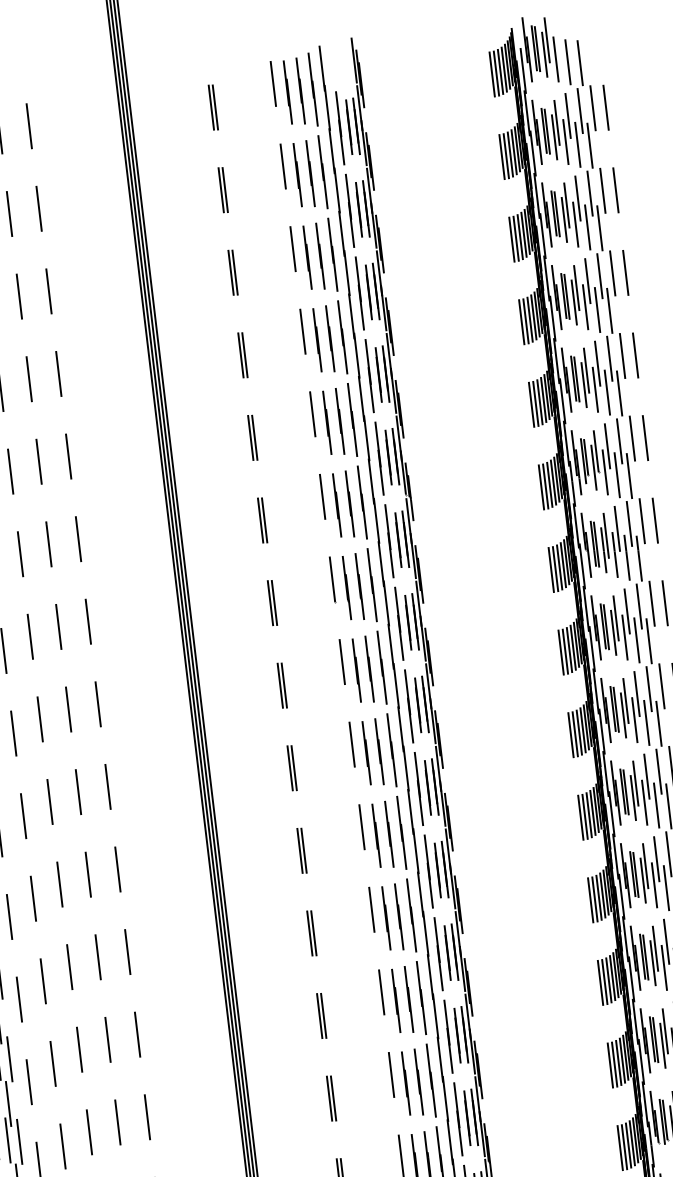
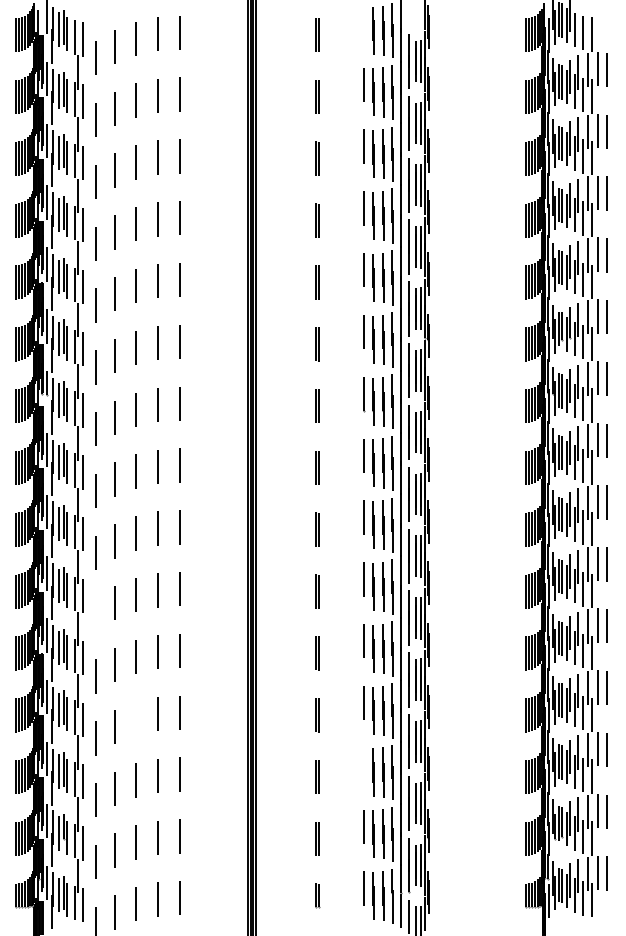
line: (273, 83) -> (363, 22), removed
line: (9, 916) -> (95, 614), removed
line: (79, 1049) -> (135, 718), removed
line: (391, 1074) -> (363, 764), removed

